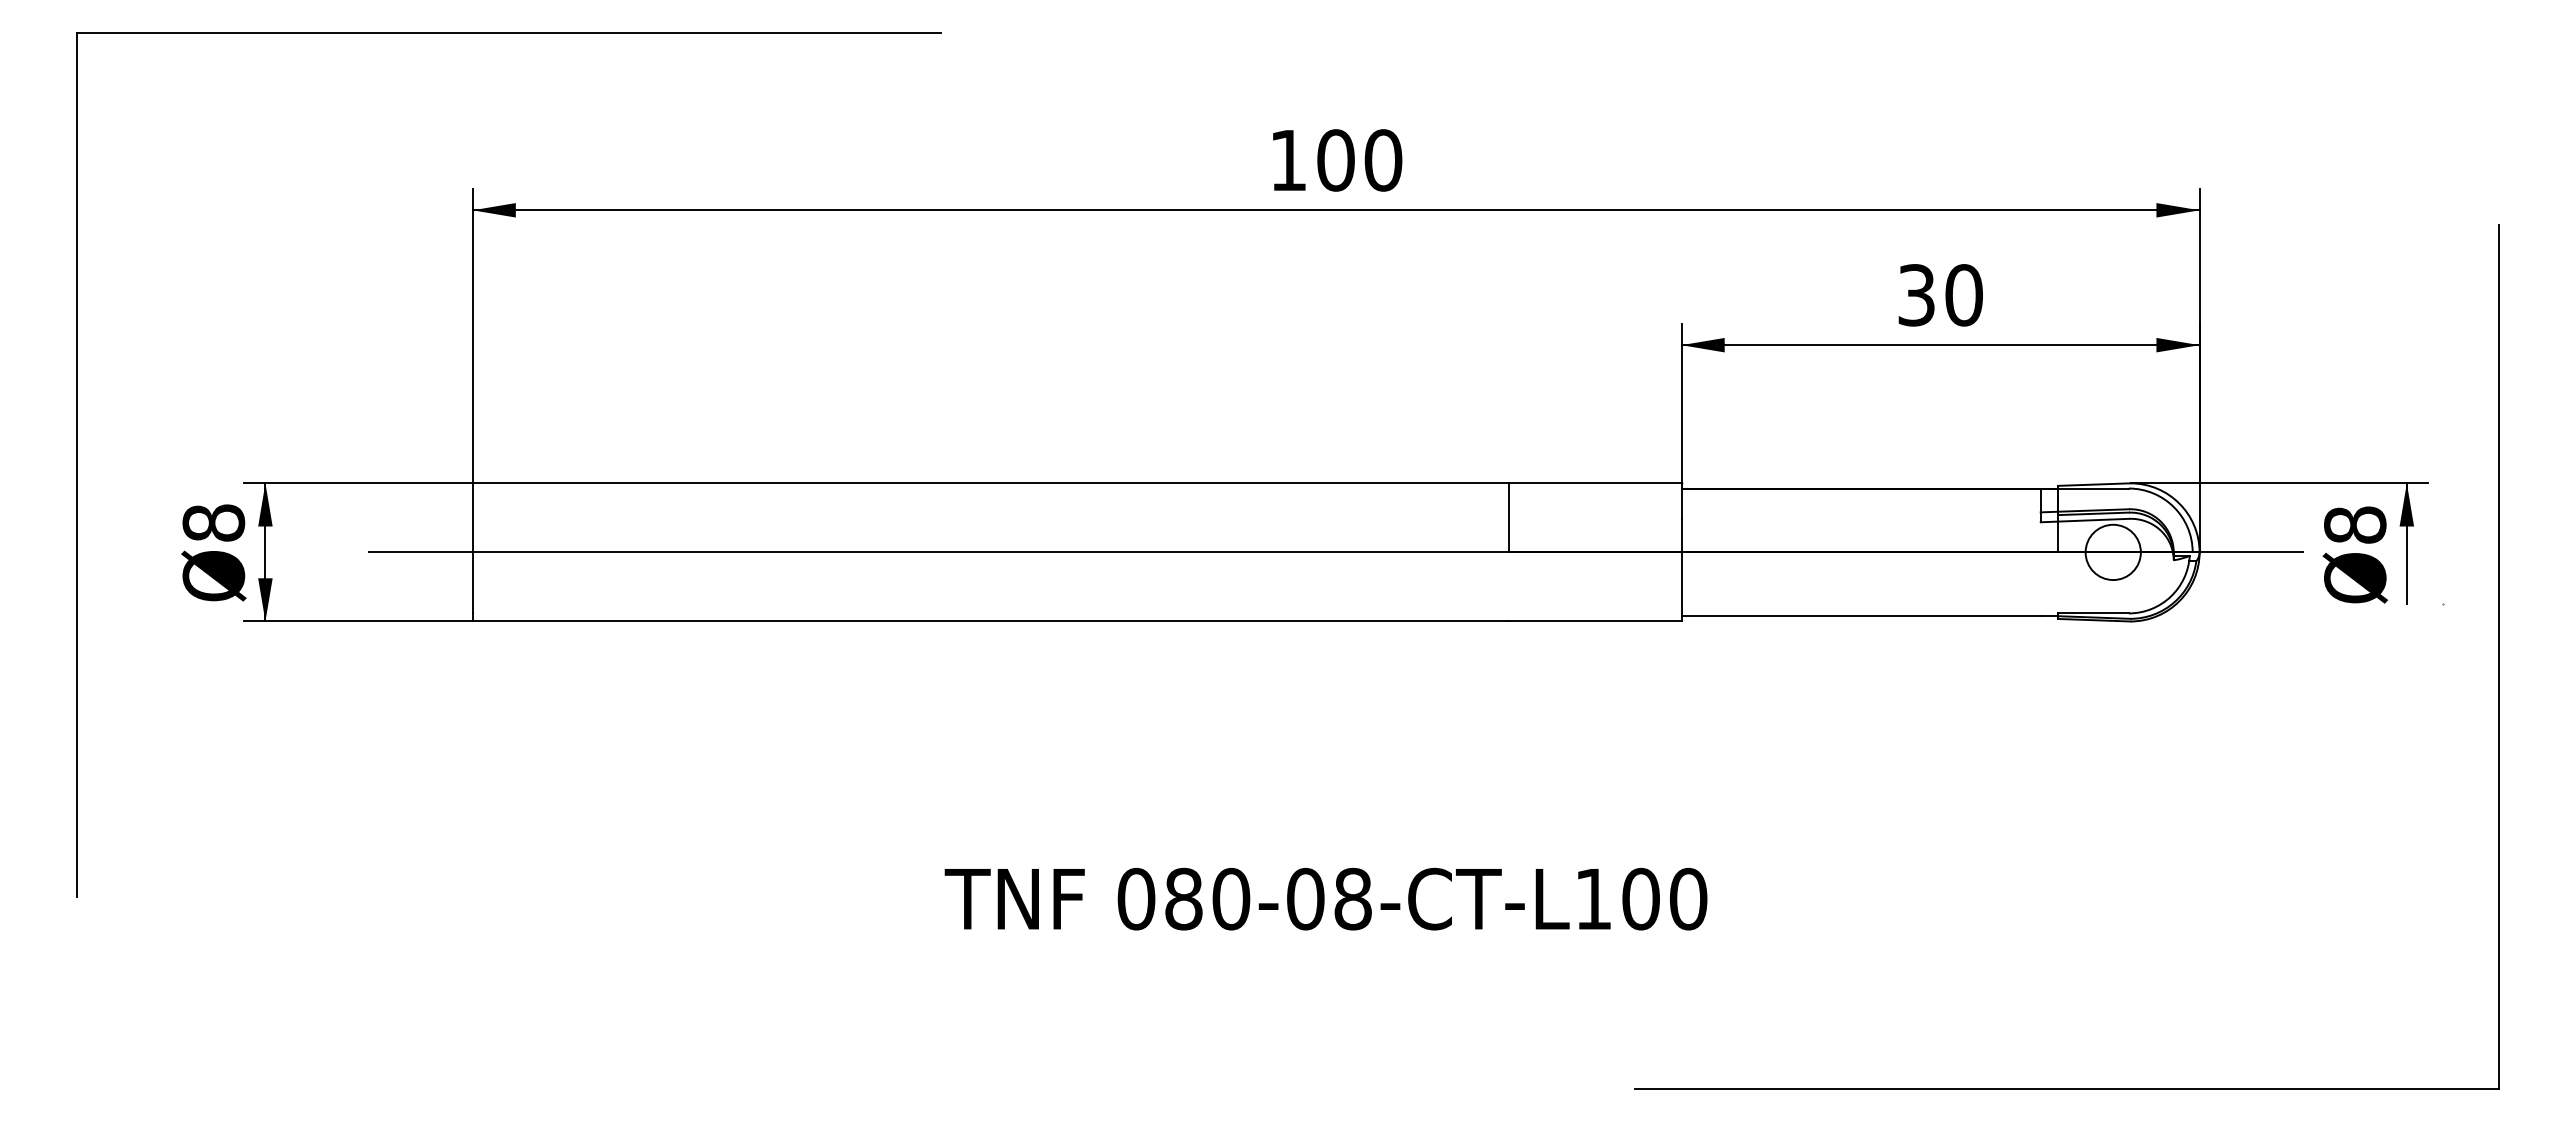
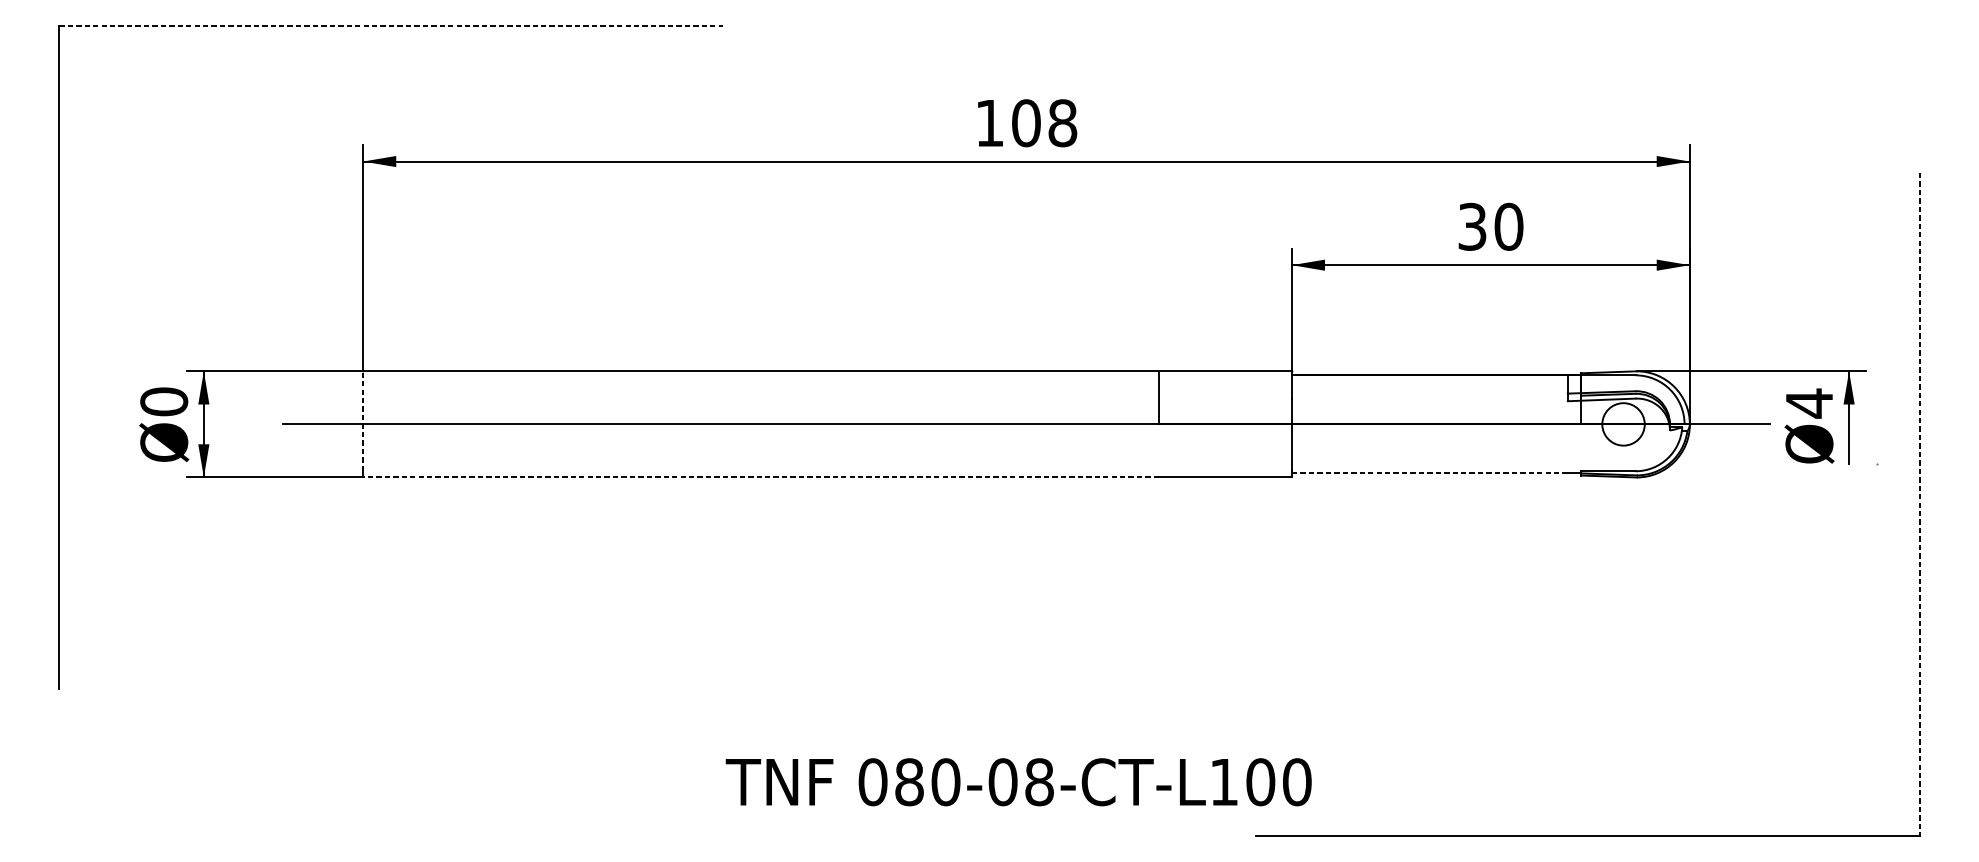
line: (509, 33) -> (391, 25), solid -> dashed
text: (1383, 160) -> (1062, 123), 100 -> 108
text: (213, 522) -> (163, 401), Ø8 -> Ø0
text: (2355, 525) -> (1809, 403), Ø8 -> Ø4
line: (472, 548) -> (362, 421), solid -> dashed
line: (1861, 616) -> (1430, 473), solid -> dashed
line: (990, 621) -> (760, 477), solid -> dashed
line: (2498, 656) -> (1919, 504), solid -> dashed
text: (1325, 898) -> (1018, 781), moved

